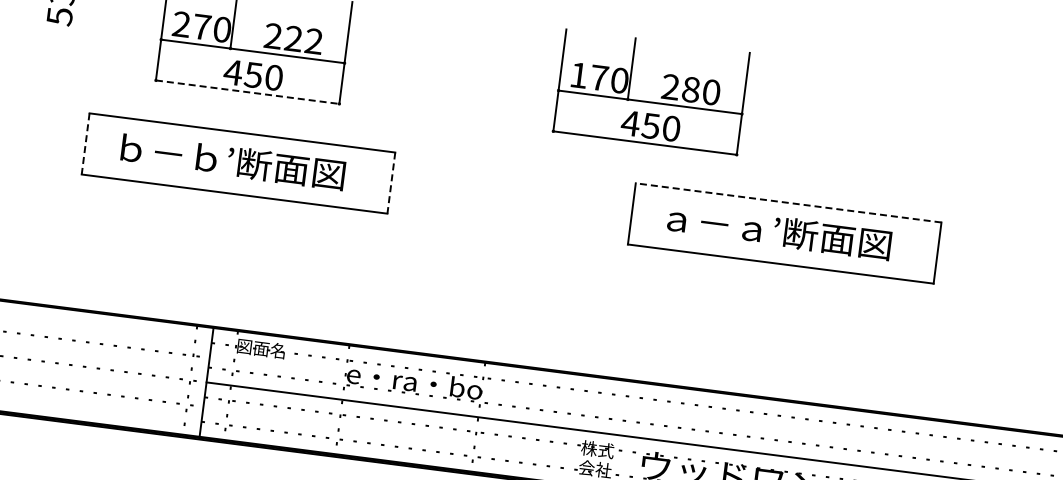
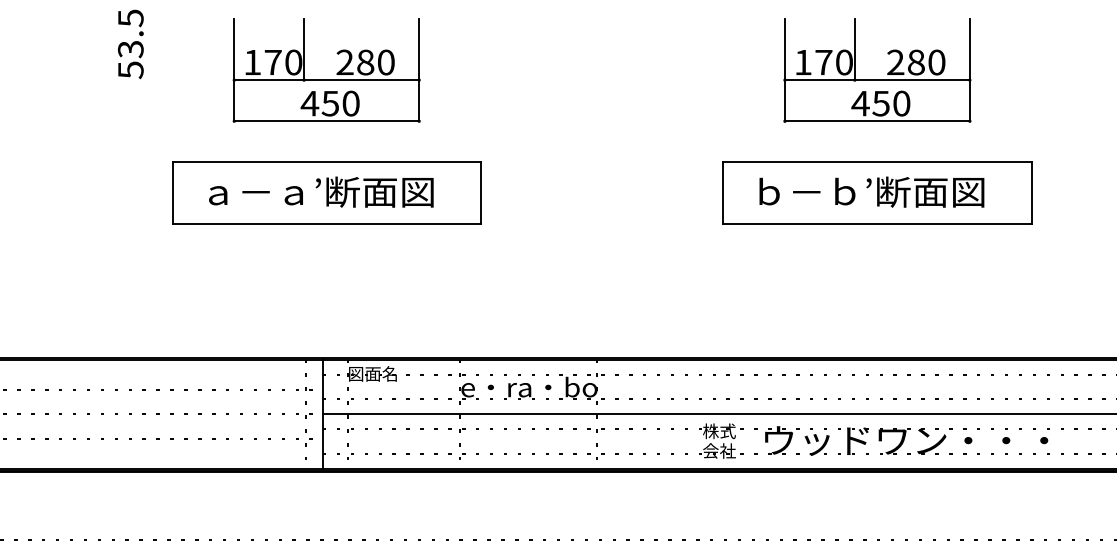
text: (181, 23) -> (252, 61), 270 -> 170
text: (303, 40) -> (375, 62), 222 -> 280
line: (248, 92) -> (327, 121), dashed -> solid
part: (650, 101) -> (877, 79), moved
line: (85, 144) -> (172, 193), dashed -> solid
text: (169, 152) -> (256, 191), ｂ－ｂ’断面図 -> ａ－ａ’断面図
line: (390, 183) -> (480, 193), dashed -> solid
line: (787, 202) -> (876, 162), dashed -> solid
text: (715, 222) -> (807, 191), ａ－ａ’断面図 -> ｂ－ｂ’断面図

